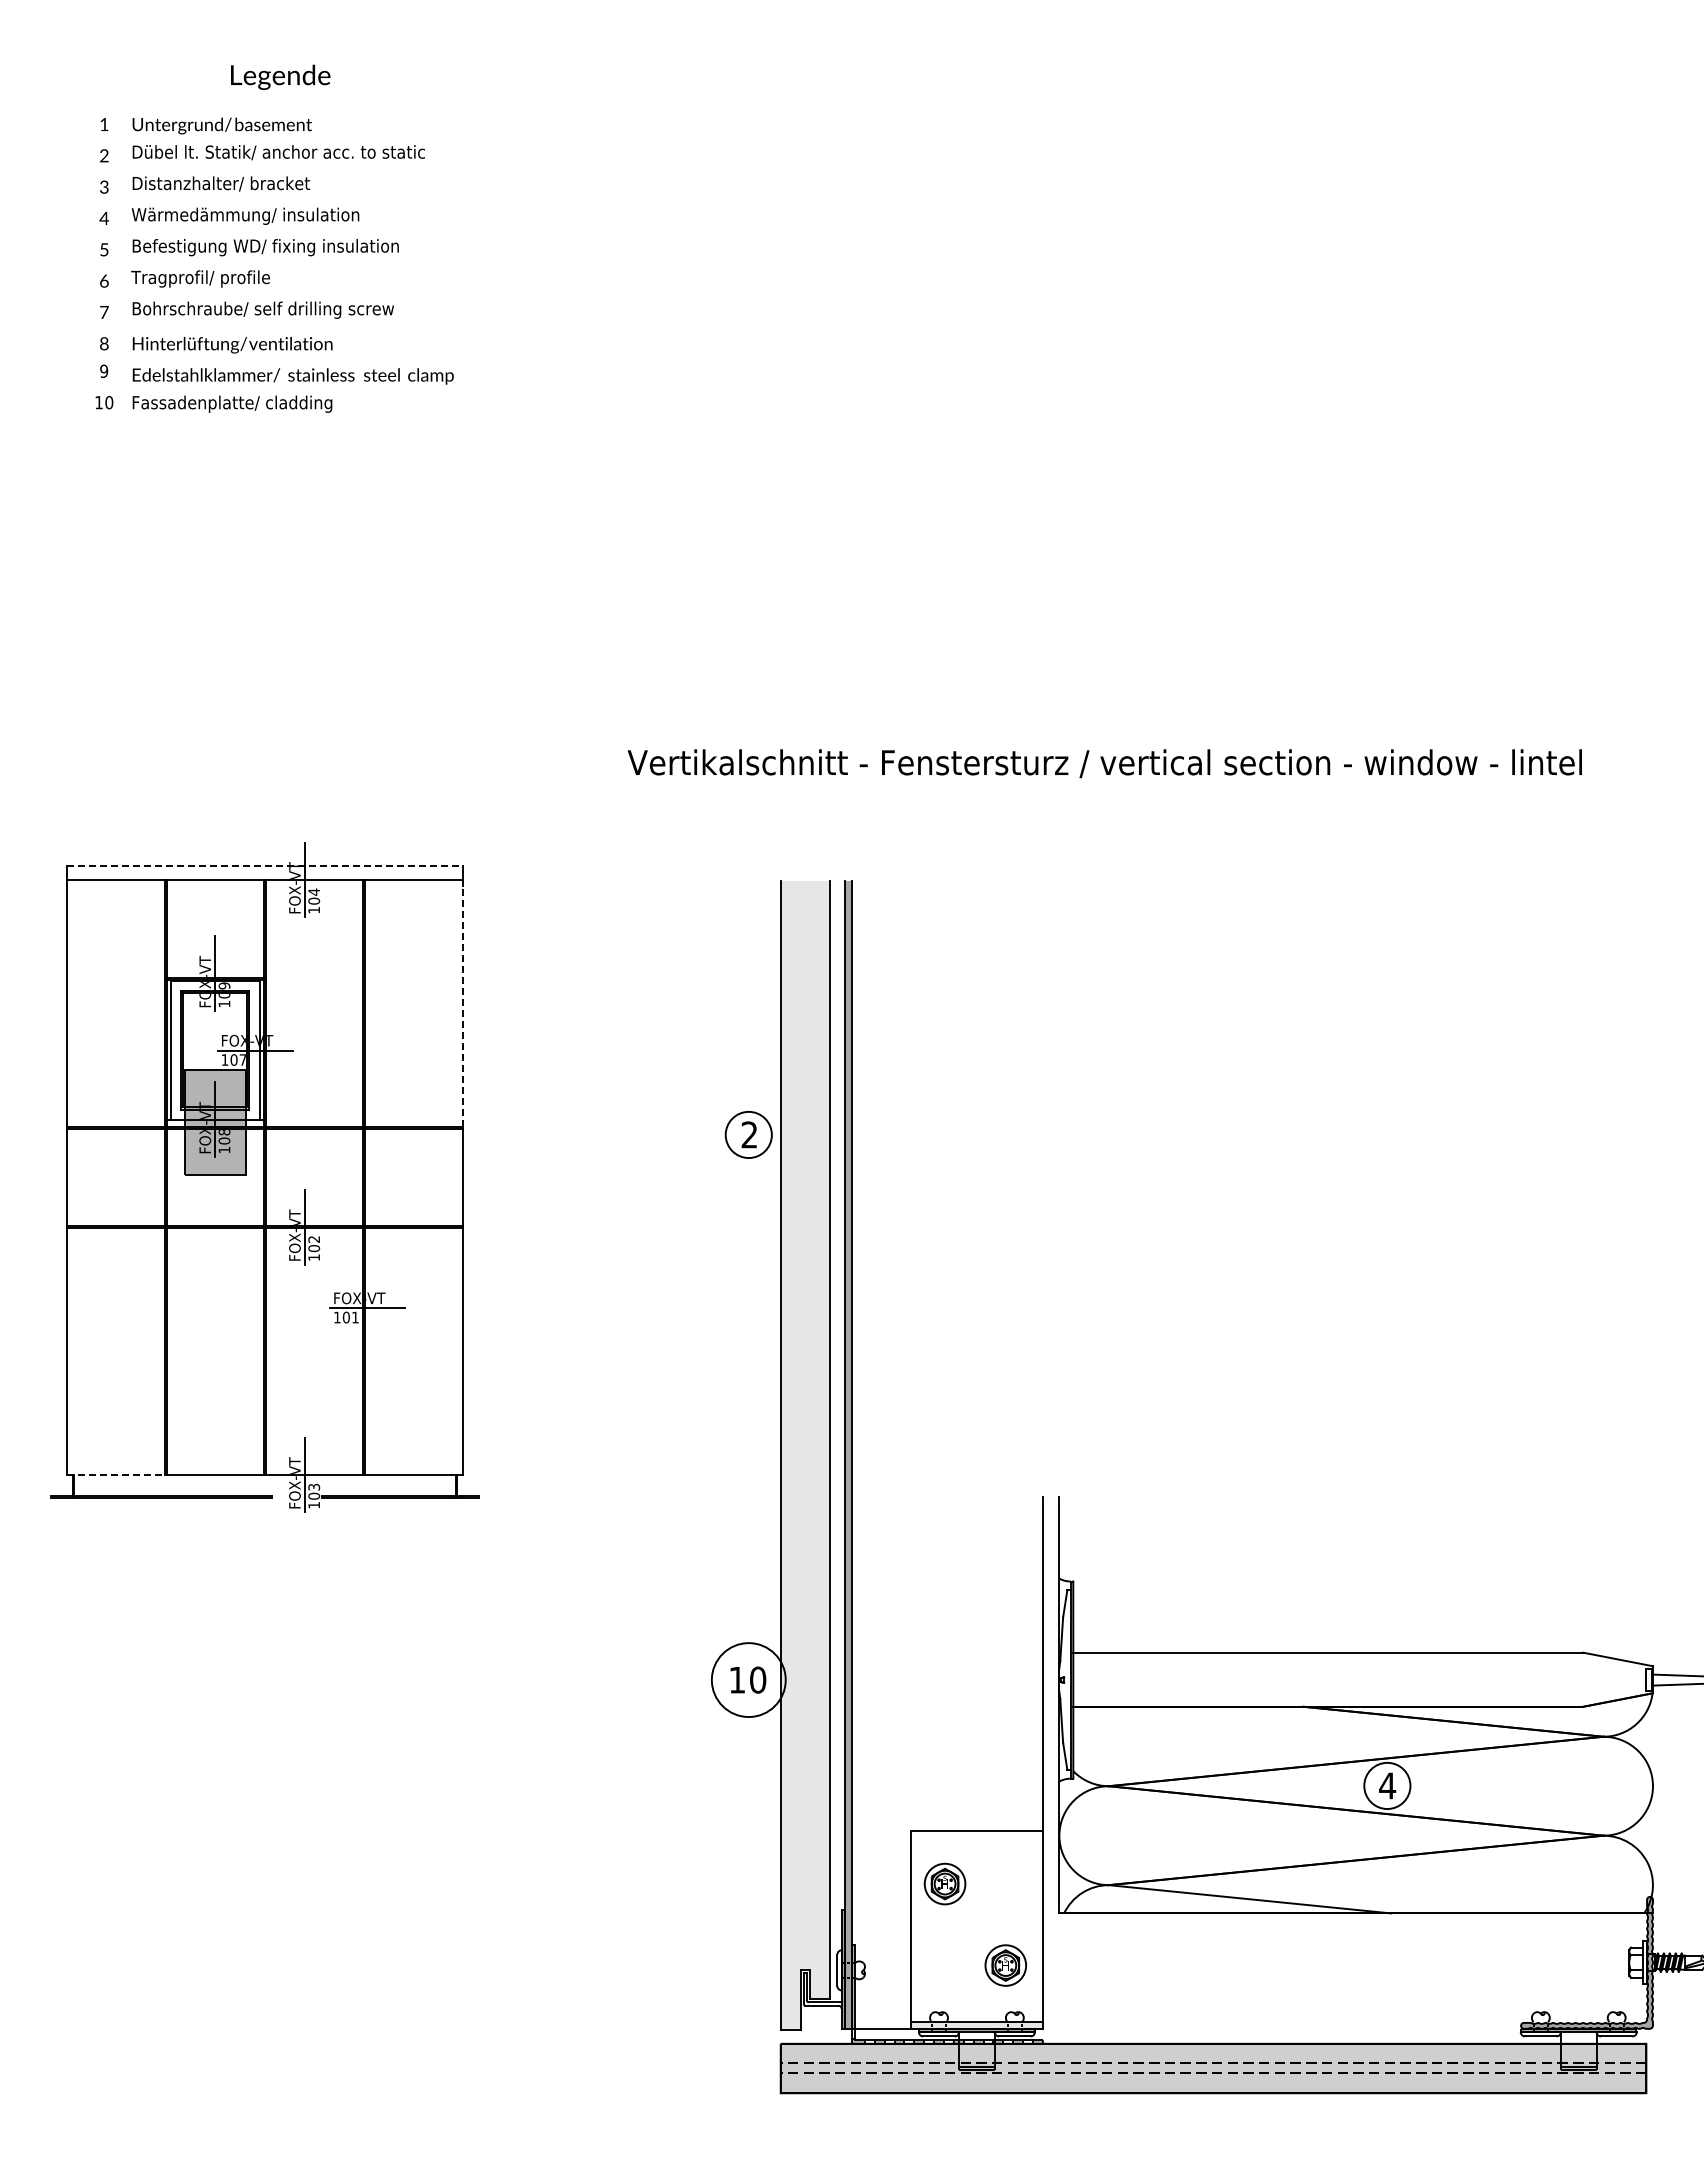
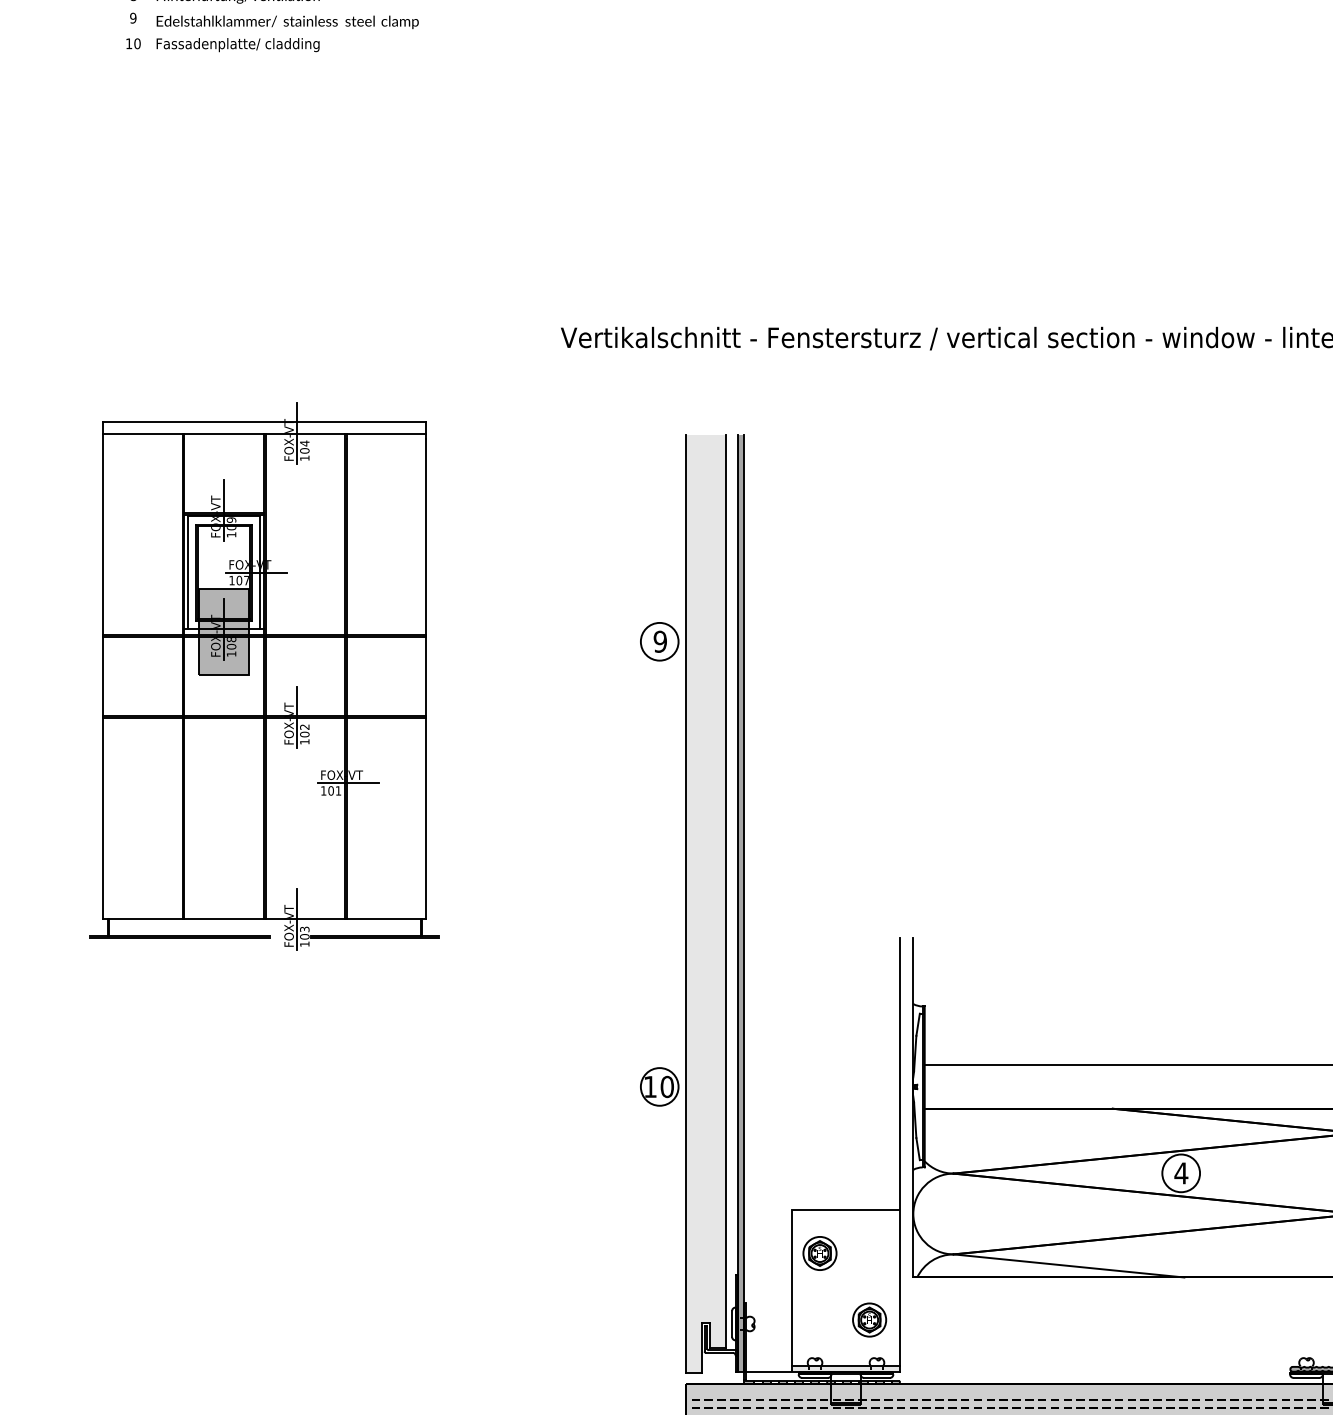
line: (264, 865) -> (264, 421), dashed -> solid
line: (462, 1006) -> (425, 536), dashed -> solid
text: (749, 1134) -> (660, 641), 2 -> 9
line: (115, 1474) -> (142, 919), dashed -> solid
circle: (748, 1679) -> (659, 1086), size x0.62

